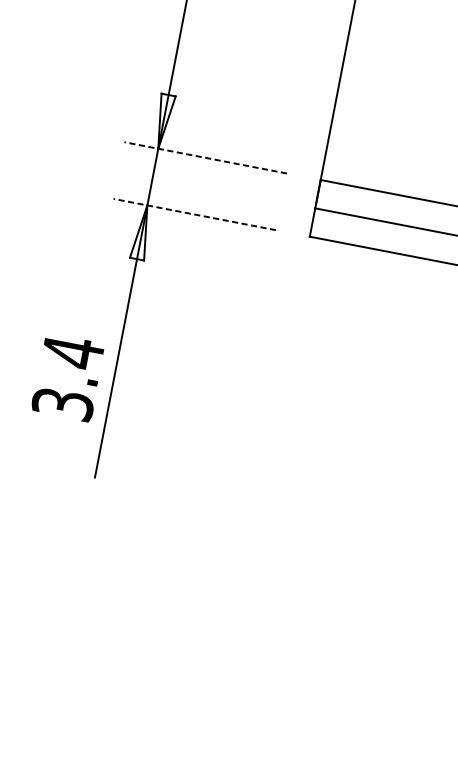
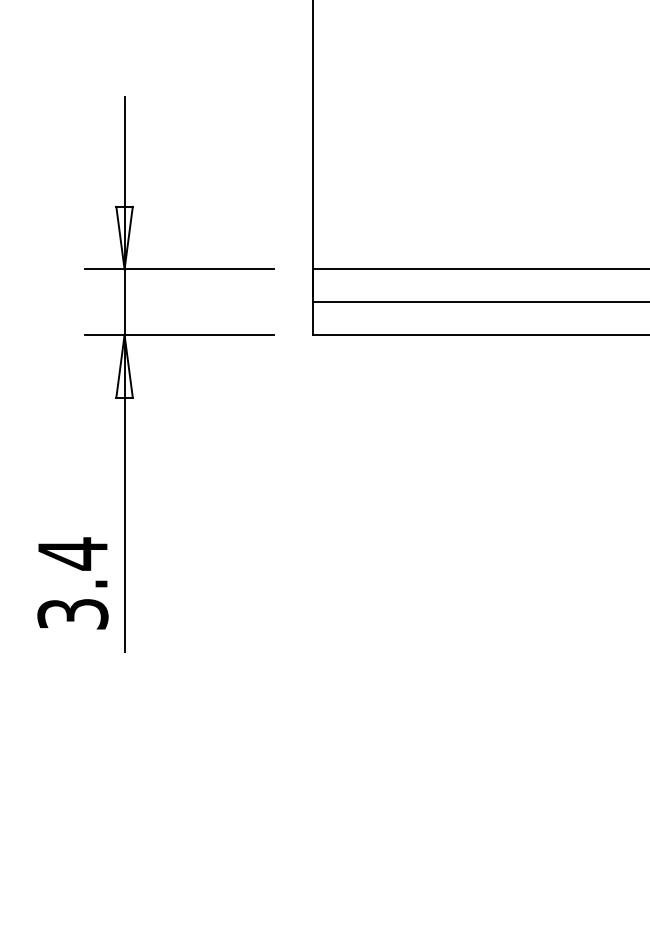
line: (205, 158) -> (179, 269), dashed -> solid
line: (194, 214) -> (179, 335), dashed -> solid
text: (67, 377) -> (72, 583), moved

